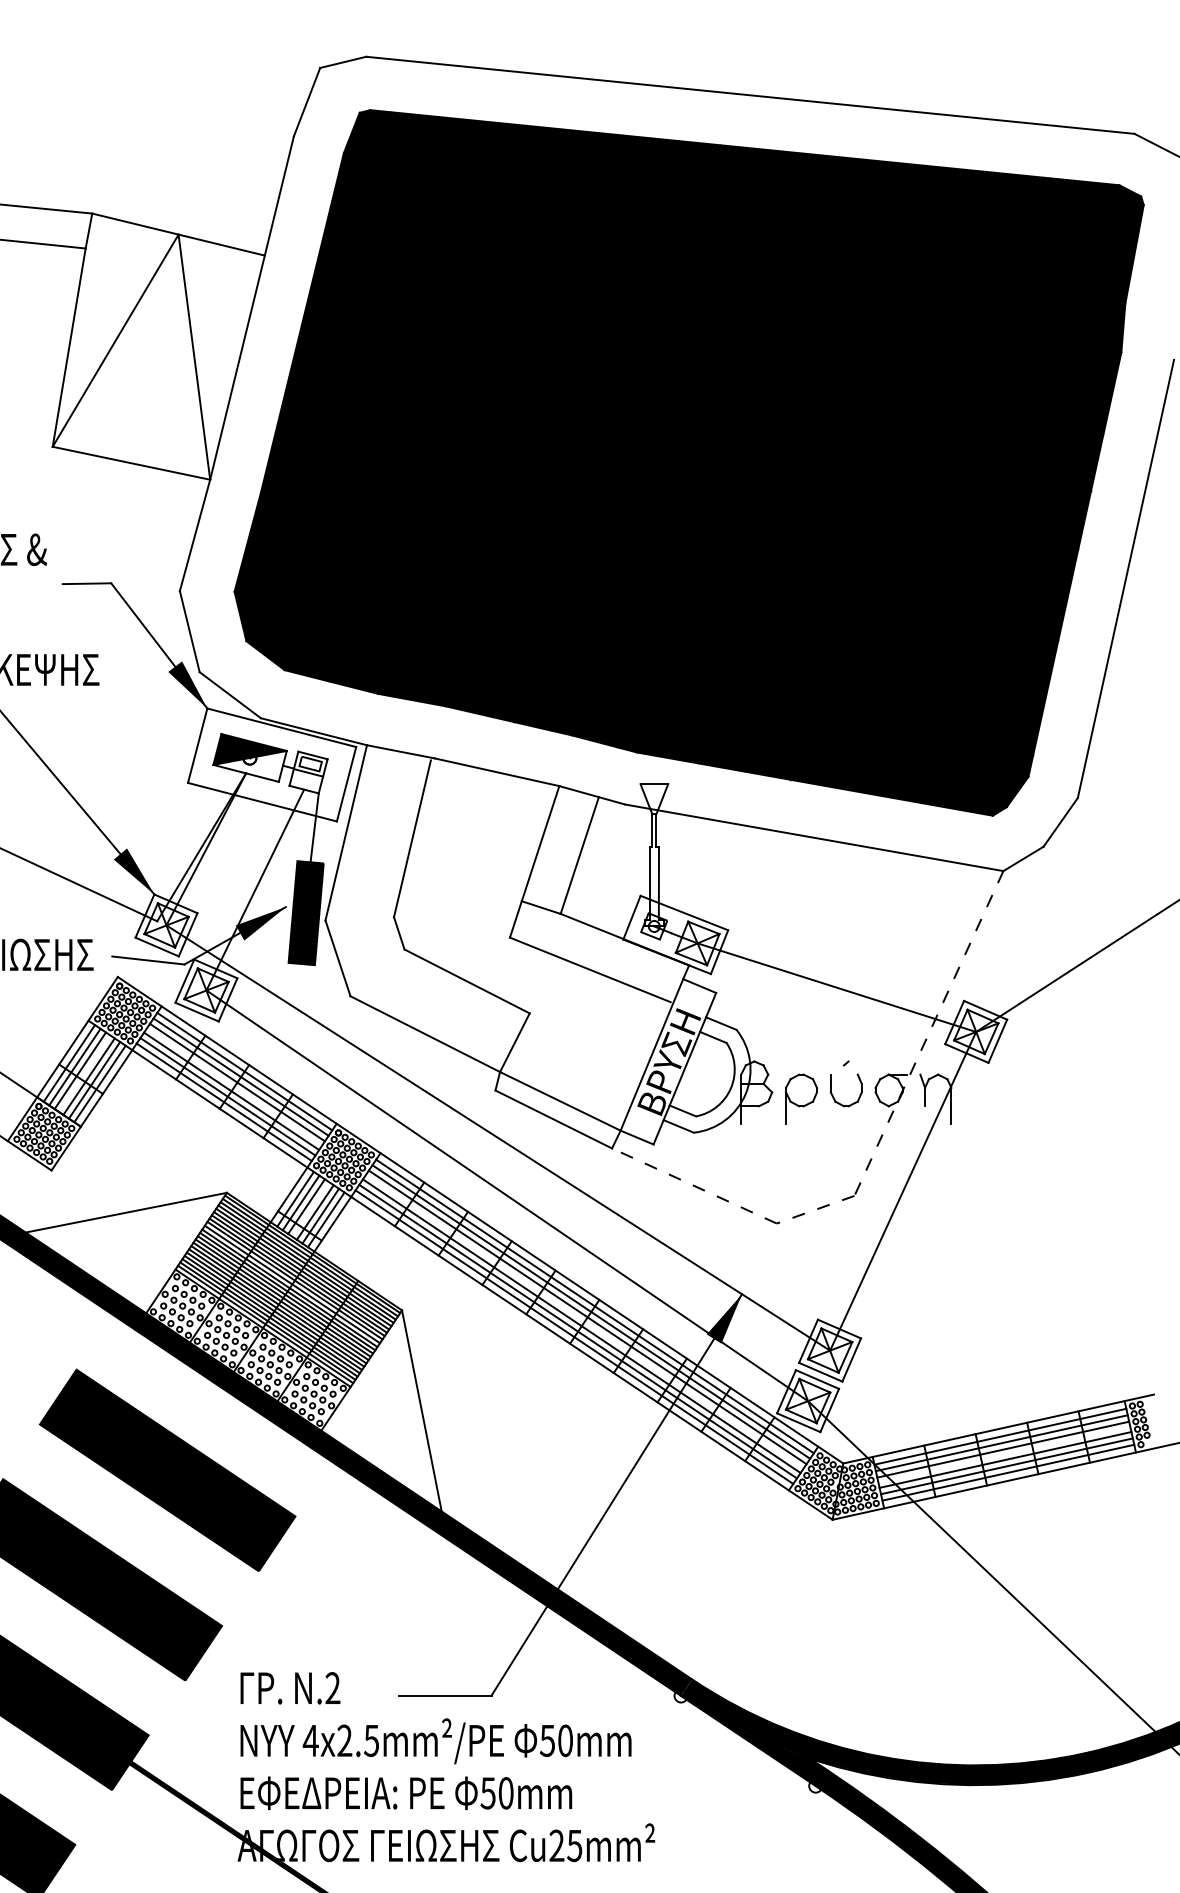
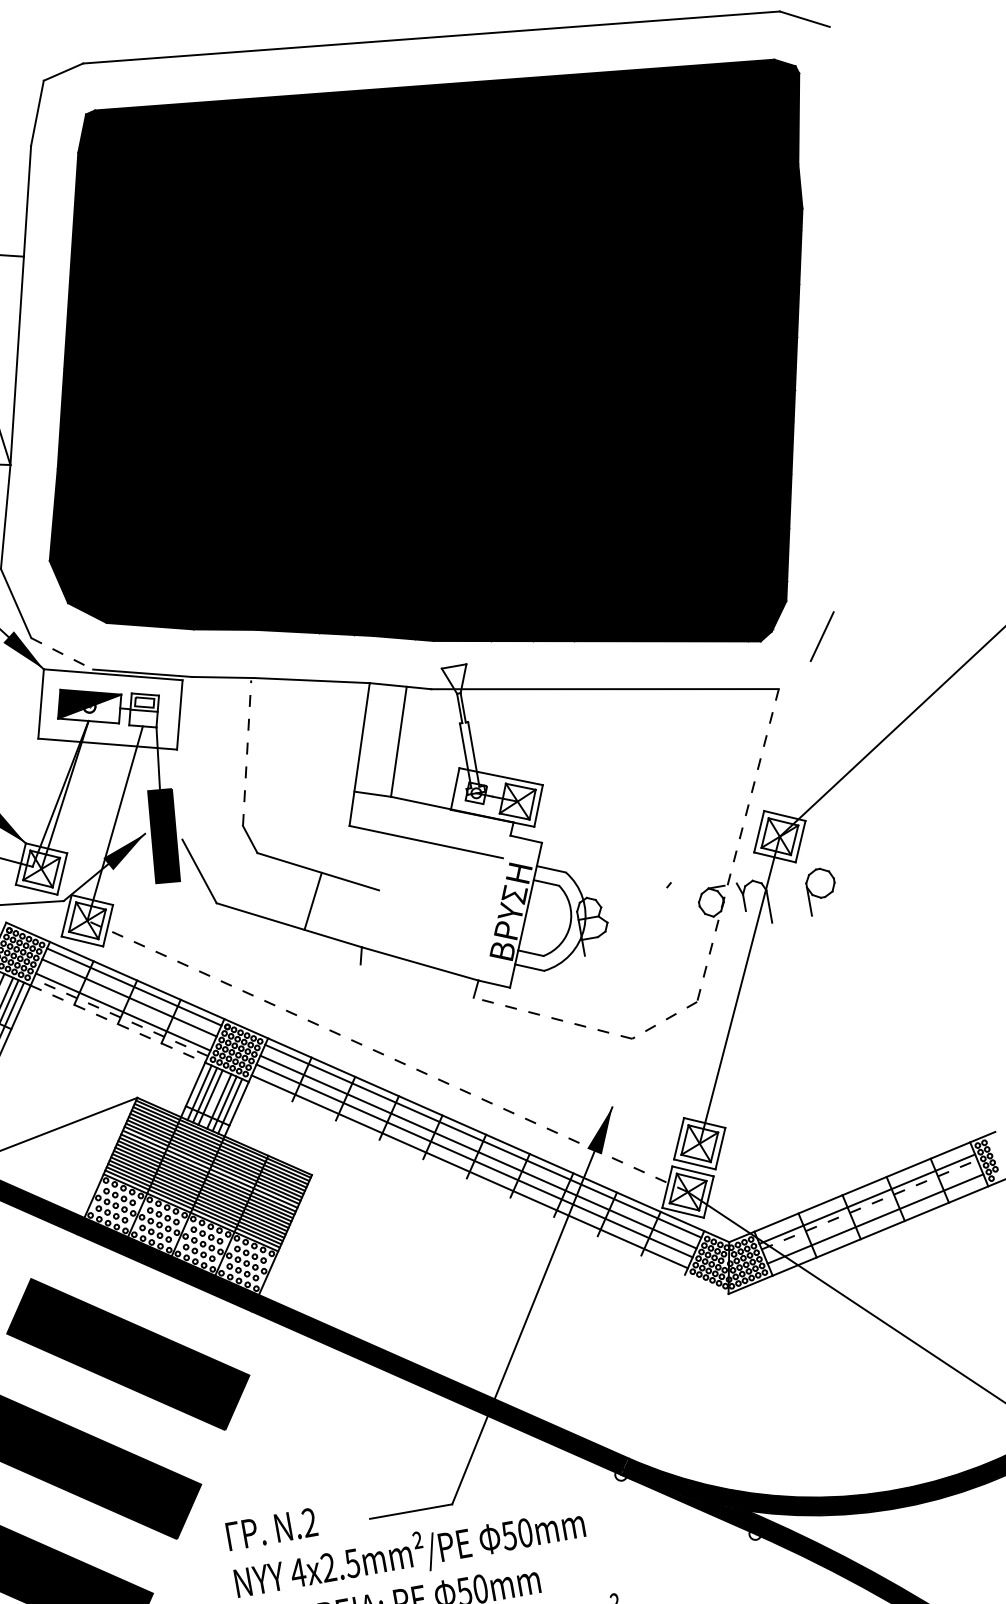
line: (1125, 578) -> (841, 409), removed
line: (230, 695) -> (62, 654), solid -> dashed
line: (346, 832) -> (187, 757), removed
line: (412, 838) -> (247, 752), solid -> dashed
line: (1023, 858) -> (794, 674), removed
line: (836, 987) -> (648, 819), removed
line: (514, 1042) -> (312, 901), moved
line: (651, 1054) -> (494, 907), removed
line: (240, 1076) -> (131, 992), removed
line: (231, 1091) -> (125, 1006), removed
part: (833, 1095) -> (662, 915), removed
part: (801, 1098) -> (821, 890), moved
line: (223, 1102) -> (120, 1017), solid -> dashed
line: (220, 1109) -> (118, 1024), solid -> dashed
line: (553, 1119) -> (416, 981), removed
line: (498, 1137) -> (370, 1005), removed
line: (506, 1195) -> (386, 1056), solid -> dashed
line: (591, 1311) -> (480, 1146), removed
line: (577, 1331) -> (471, 1166), removed
line: (591, 1357) -> (488, 1187), removed
line: (424, 1424) -> (349, 1273), removed
line: (1000, 1436) -> (865, 1193), removed
line: (1003, 1449) -> (869, 1204), solid -> dashed
line: (1005, 1459) -> (873, 1213), removed
line: (1008, 1472) -> (877, 1224), removed

